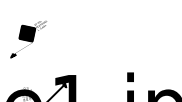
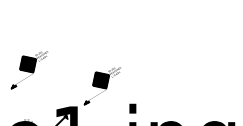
part: (99, 55) -> (101, 86), added

